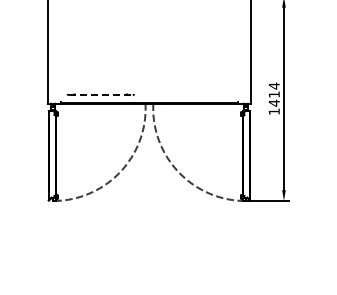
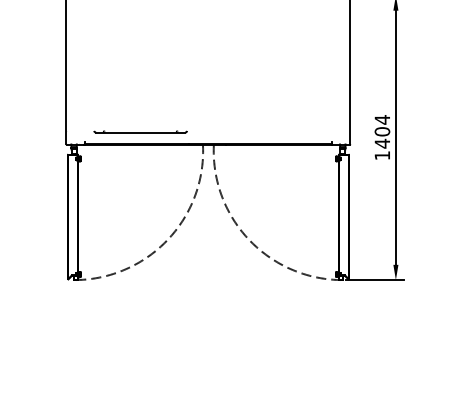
text: (273, 94) -> (381, 131), 1414 -> 1404
line: (100, 95) -> (140, 133), dashed -> solid

